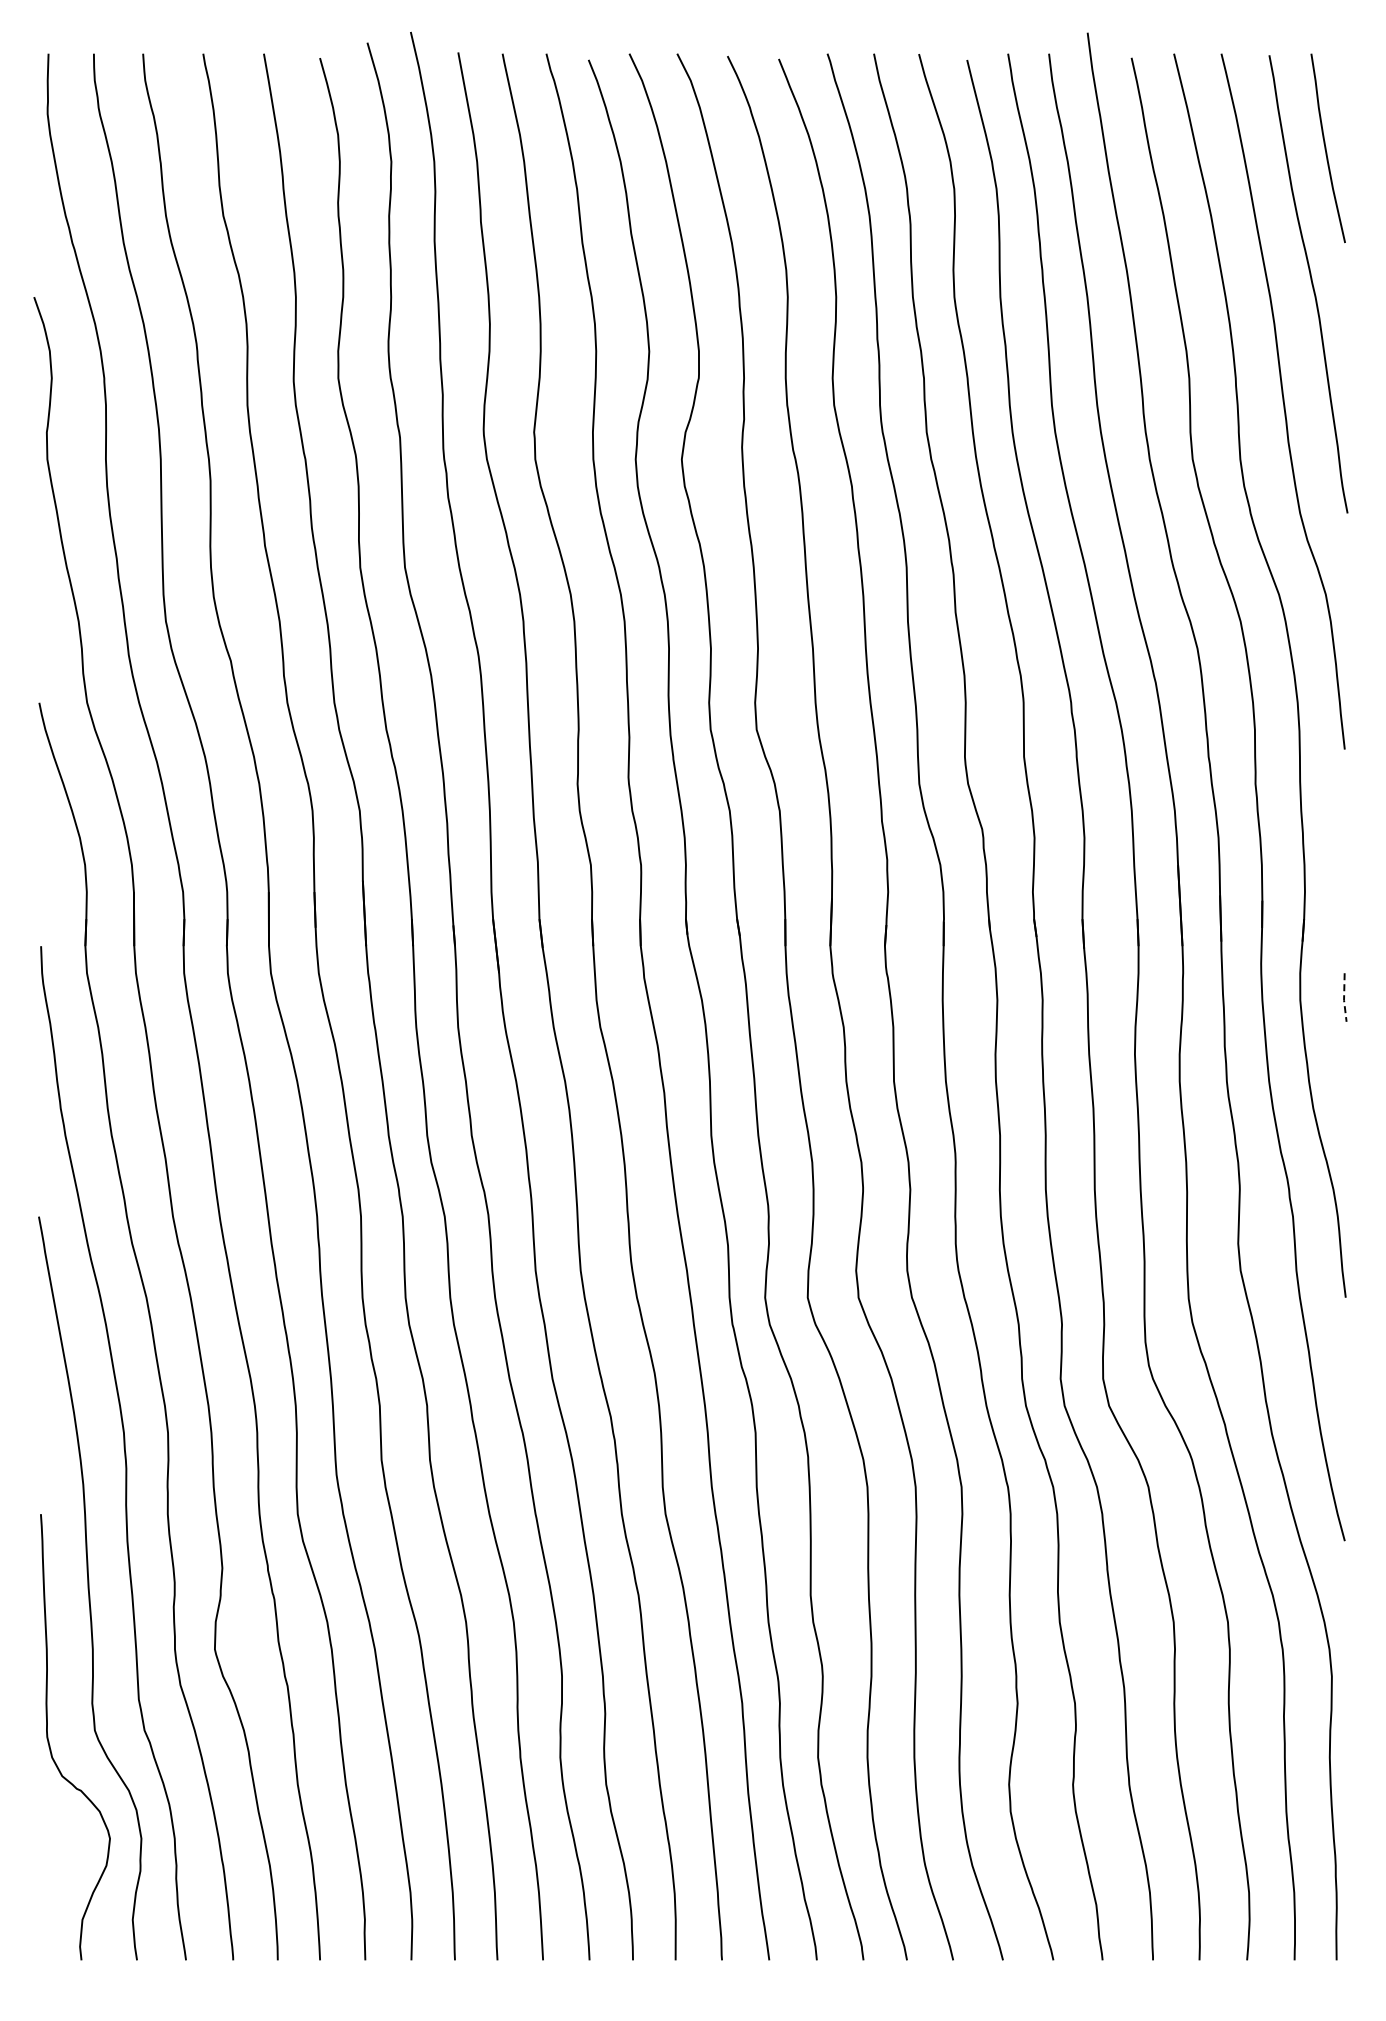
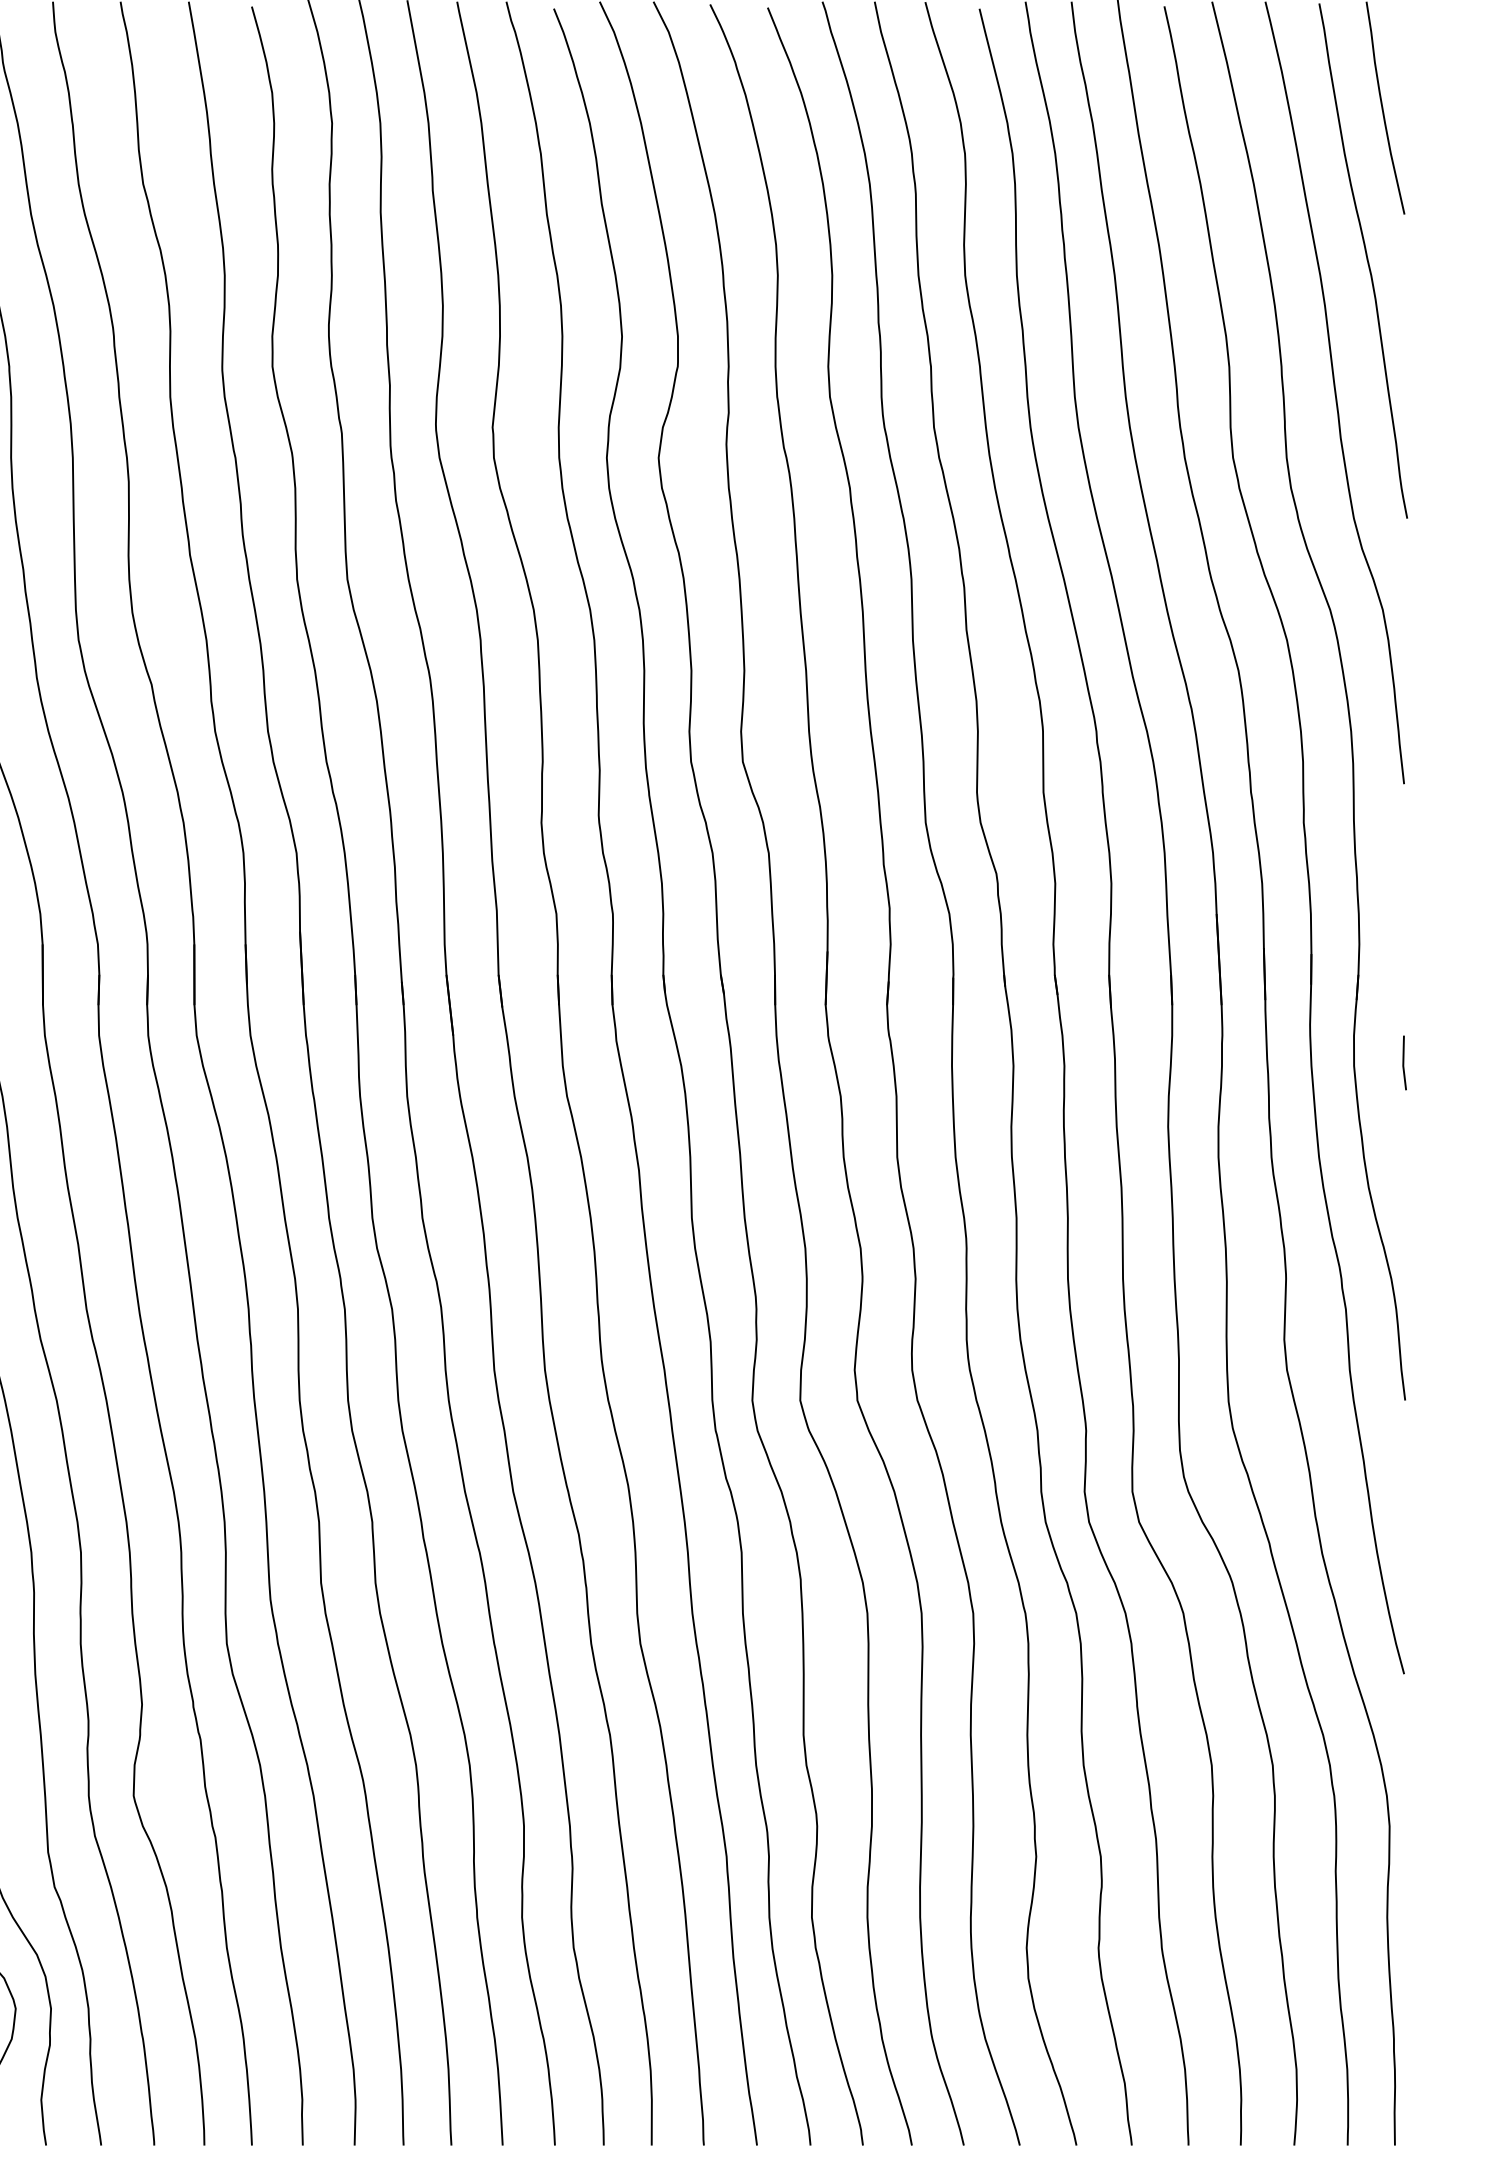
line: (1344, 998) -> (1403, 1064), dashed -> solid

